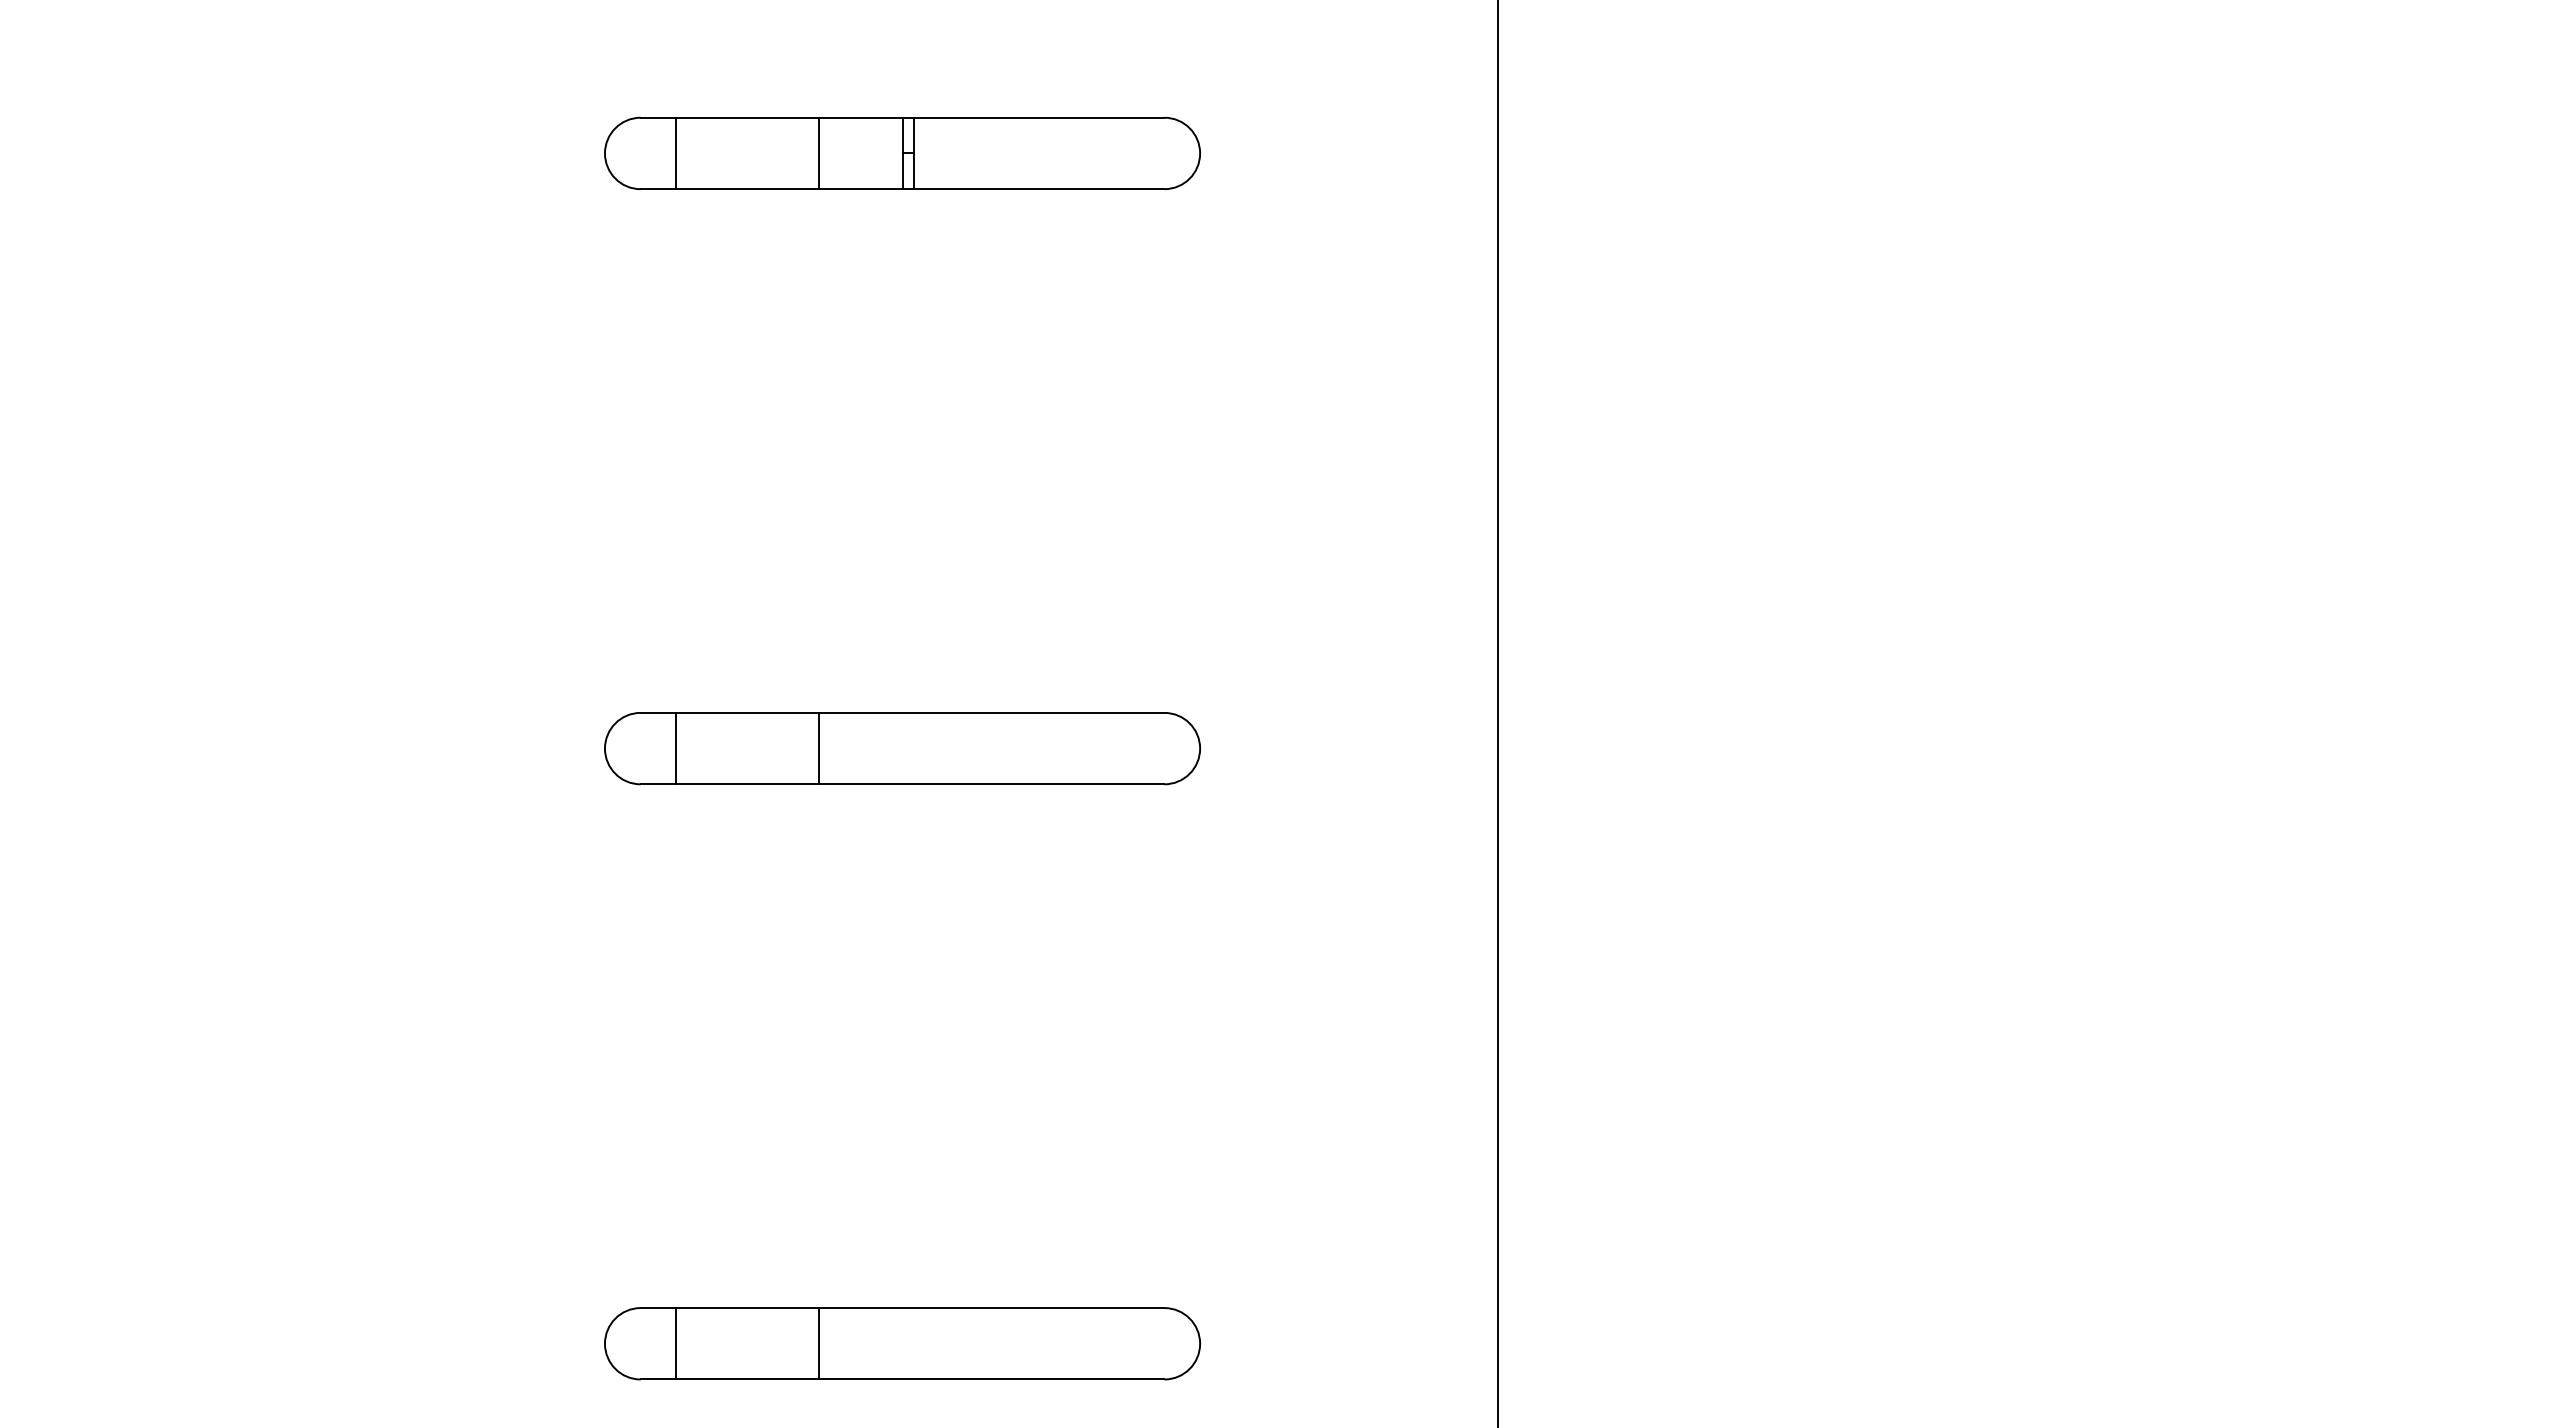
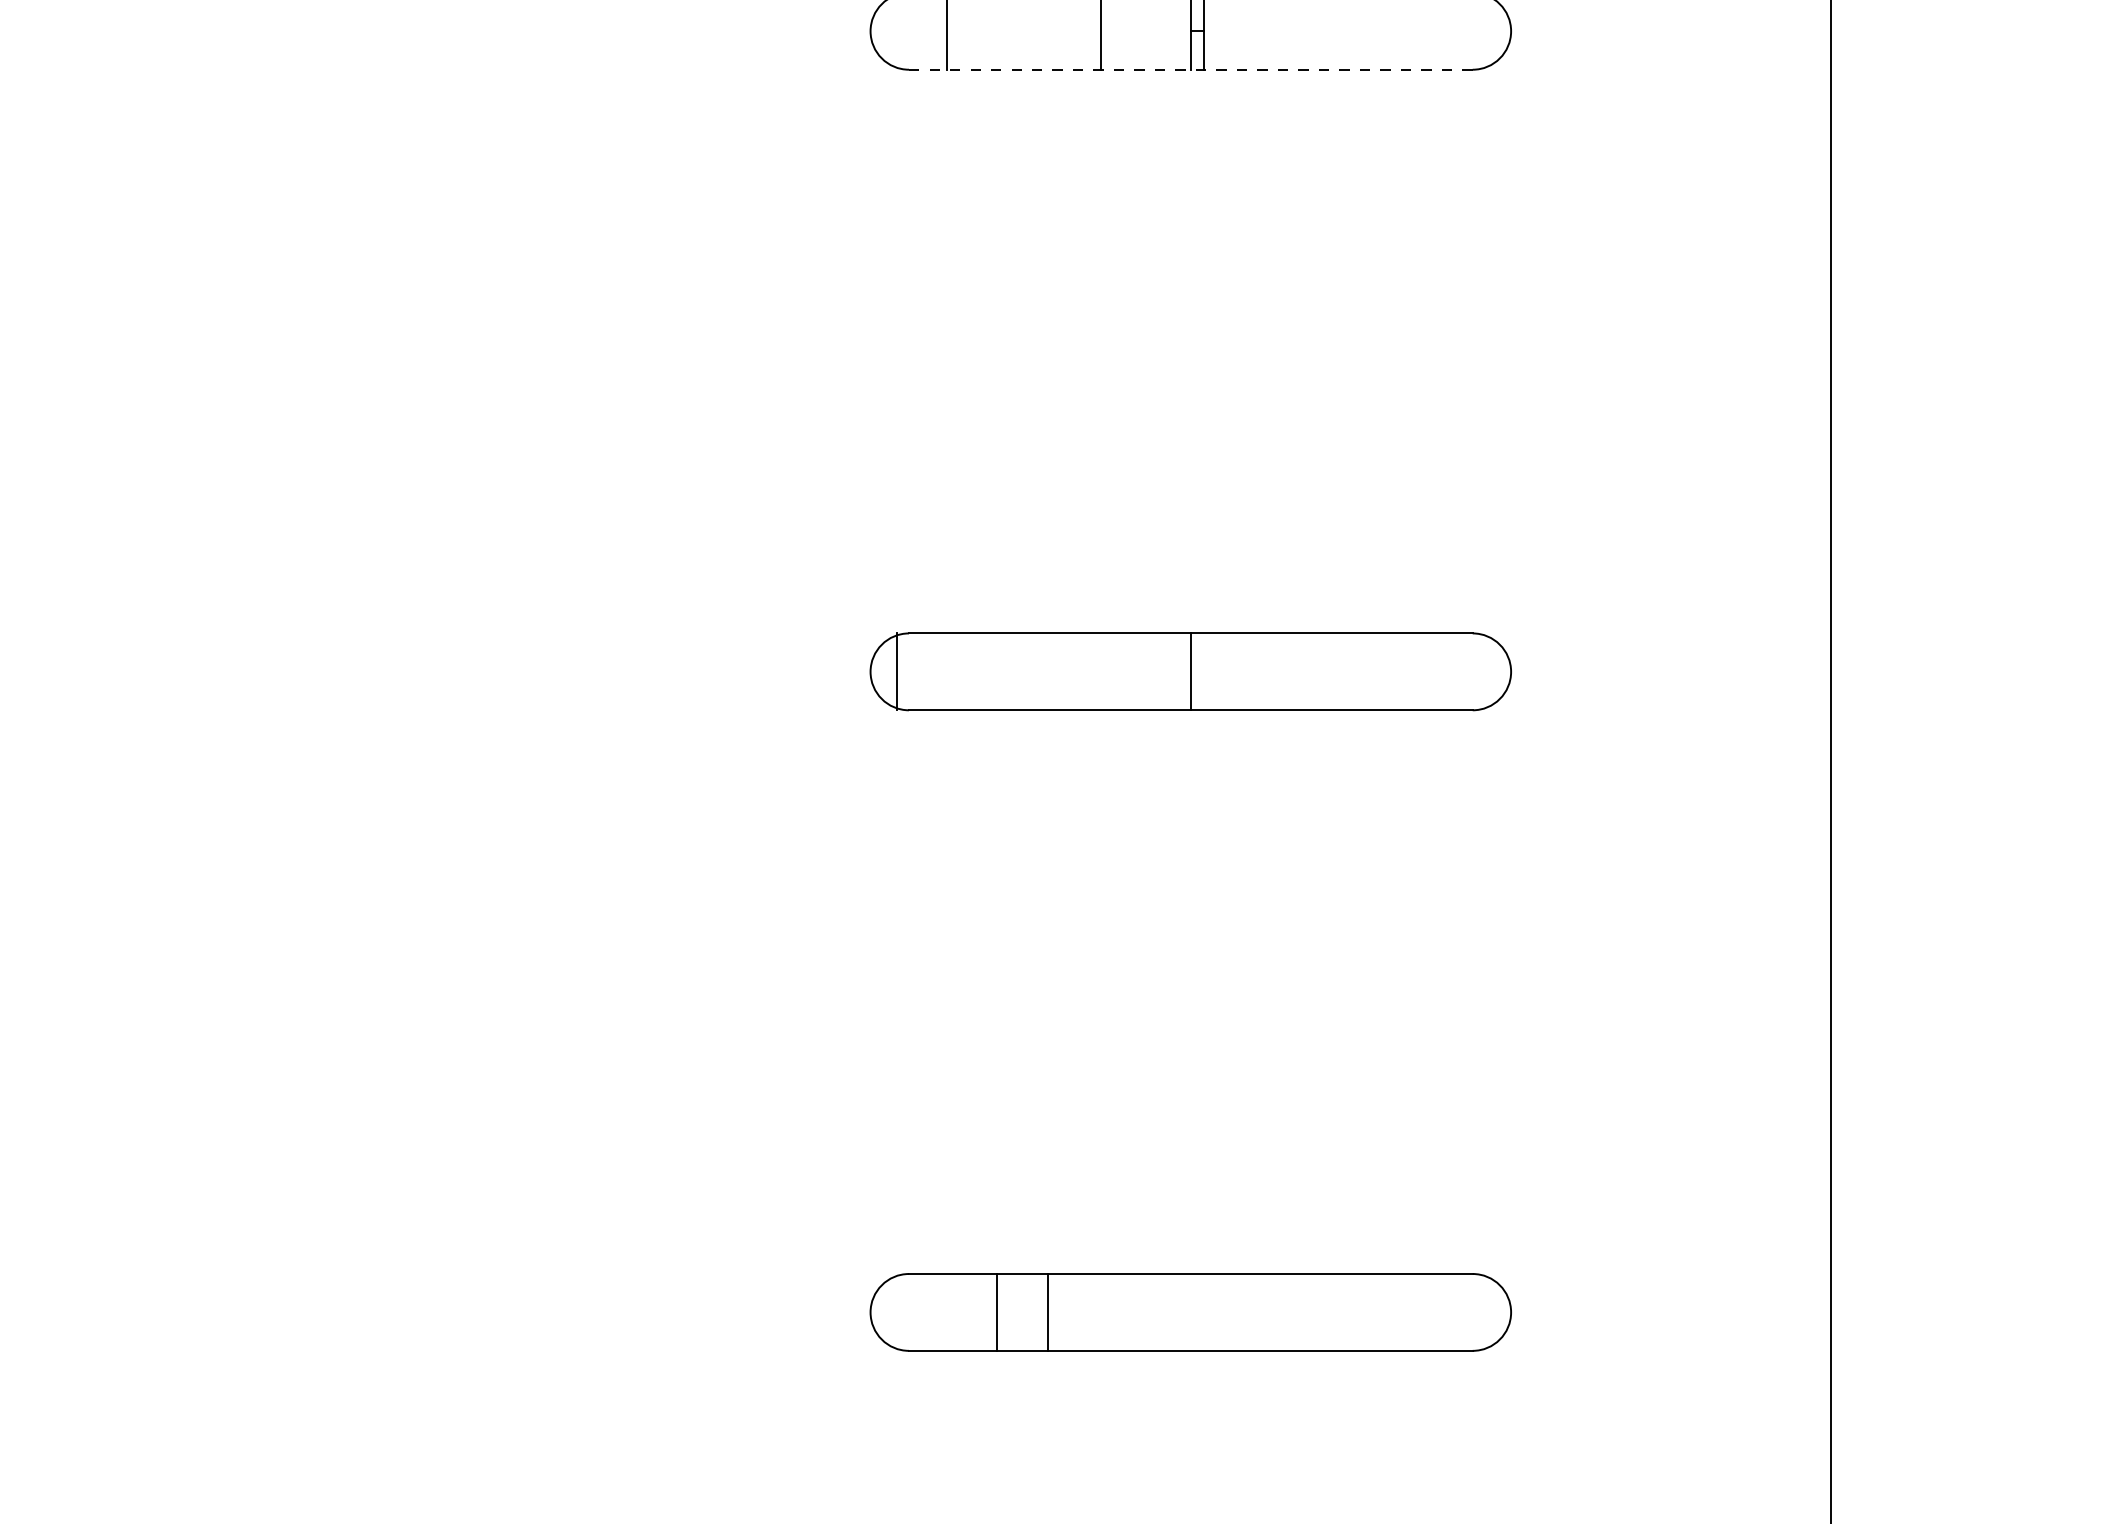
line: (902, 189) -> (1190, 70), solid -> dashed
line: (676, 748) -> (896, 671), moved
line: (819, 748) -> (1190, 671), moved
line: (676, 1343) -> (997, 1312), moved
line: (819, 1343) -> (1048, 1312), moved

